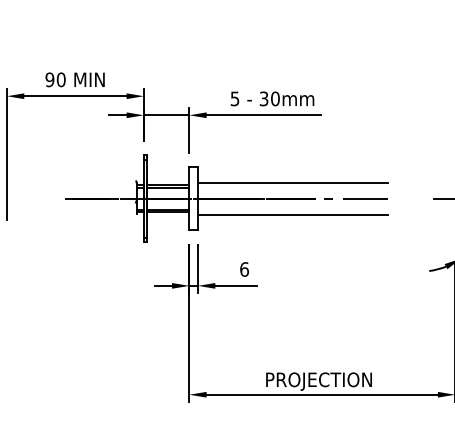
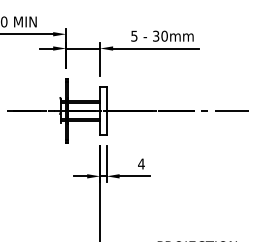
line: (292, 182) -> (177, 98), removed
line: (292, 214) -> (177, 122), removed
text: (244, 269) -> (141, 164), 6 -> 4

